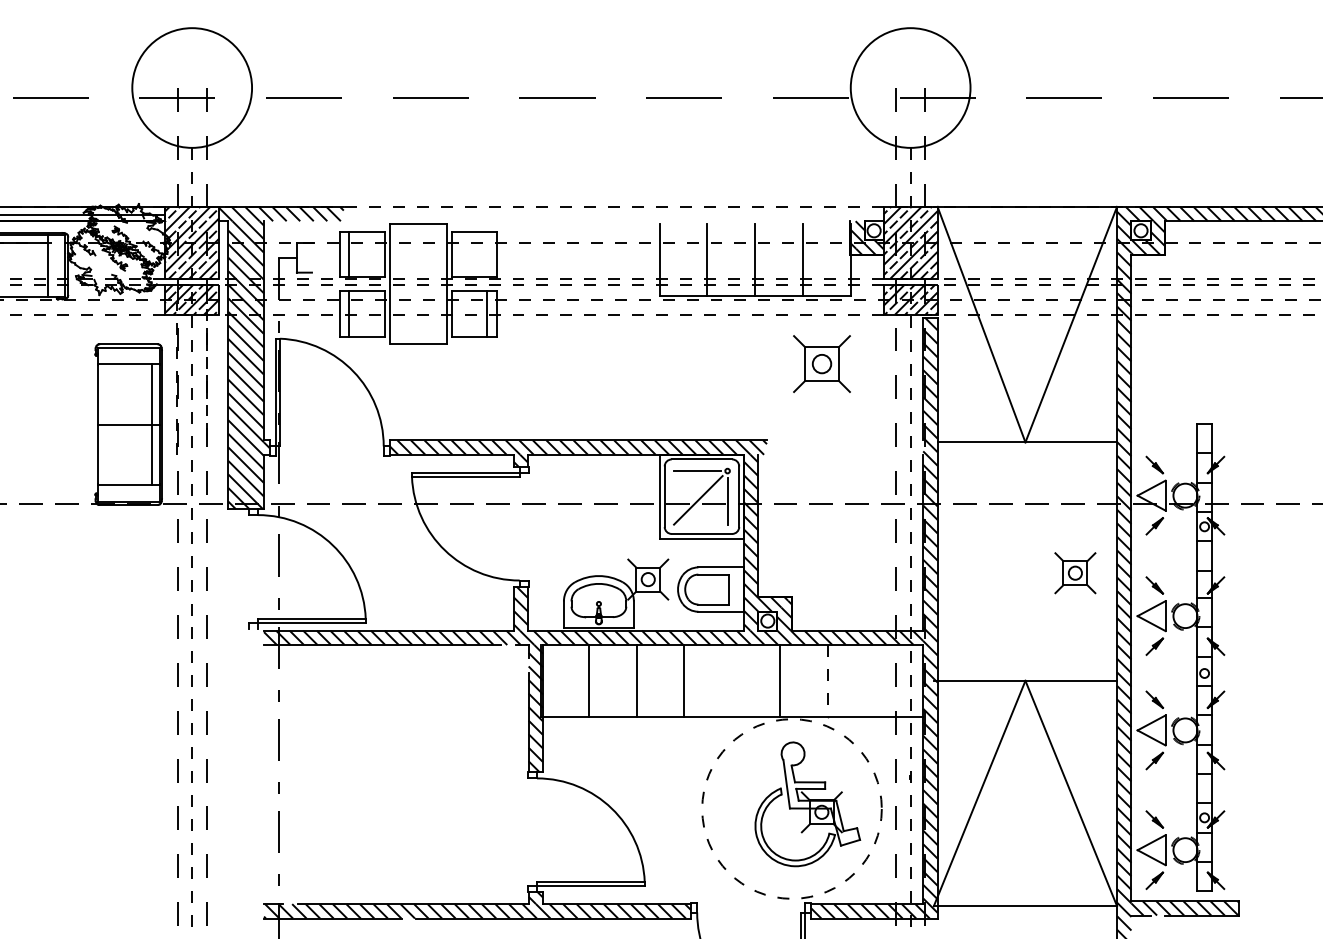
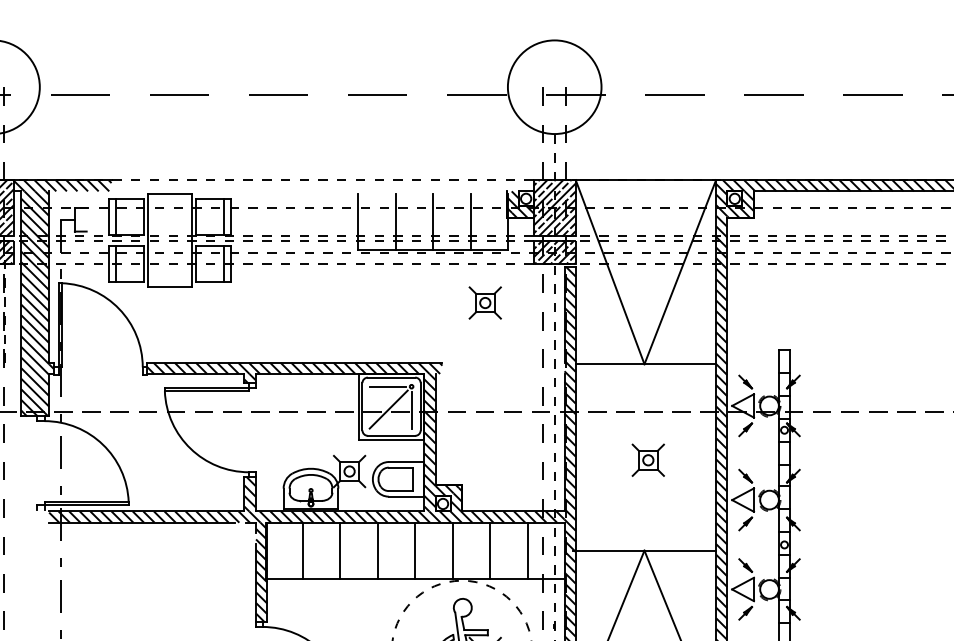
line: (487, 253) -> (223, 216), added
part: (821, 363) -> (485, 302), size x0.71
part: (1075, 573) -> (648, 460), moved
line: (732, 680) -> (415, 550), added
line: (828, 680) -> (490, 550), dashed -> solid
line: (876, 680) -> (528, 550), added

